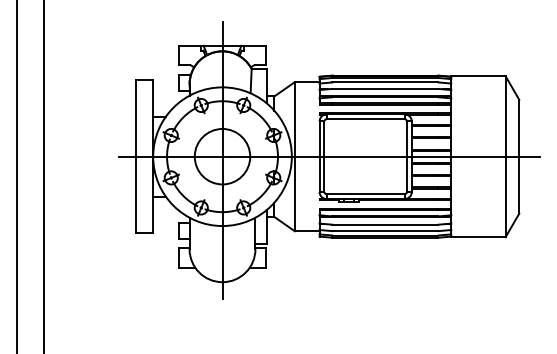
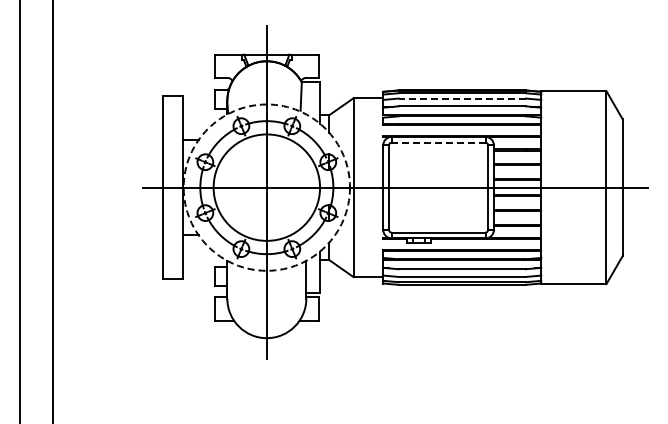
line: (385, 82) -> (462, 98), solid -> dashed
line: (365, 119) -> (438, 142), solid -> dashed
circle: (222, 156) -> (266, 187), size x1.6
circle: (222, 156) -> (266, 187), solid -> dashed

